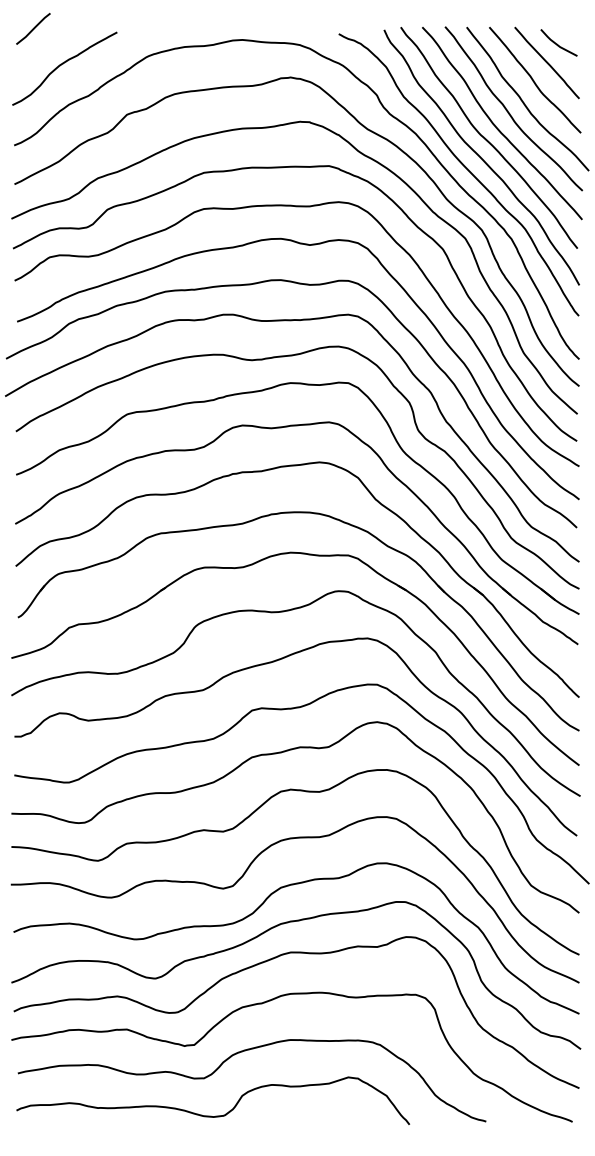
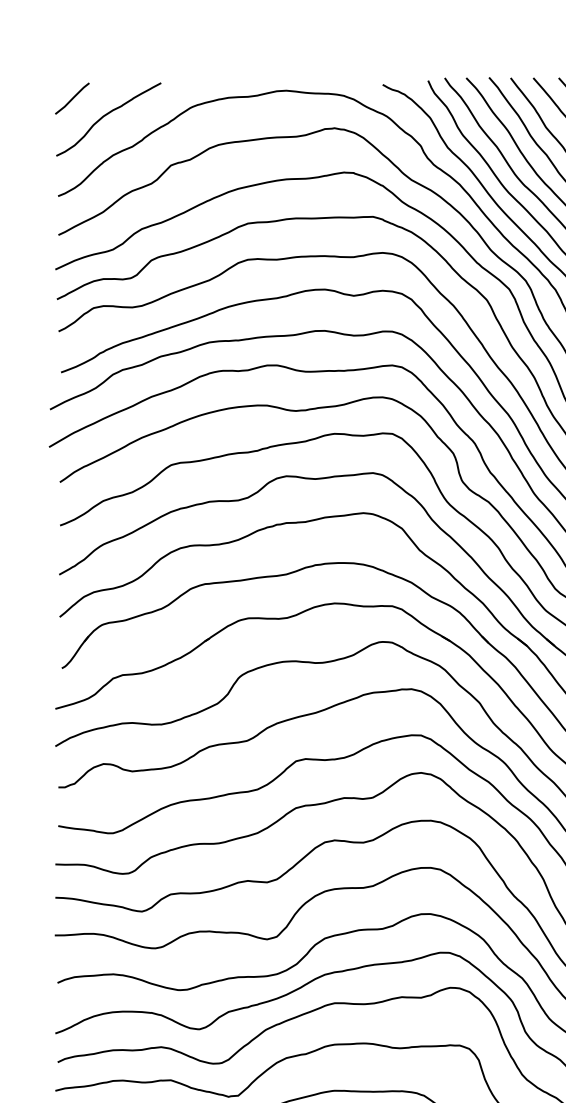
line: (33, 28) -> (72, 98), moved

